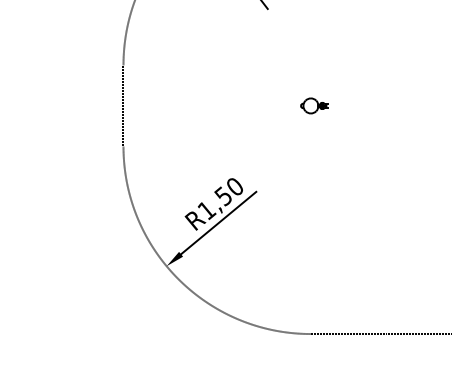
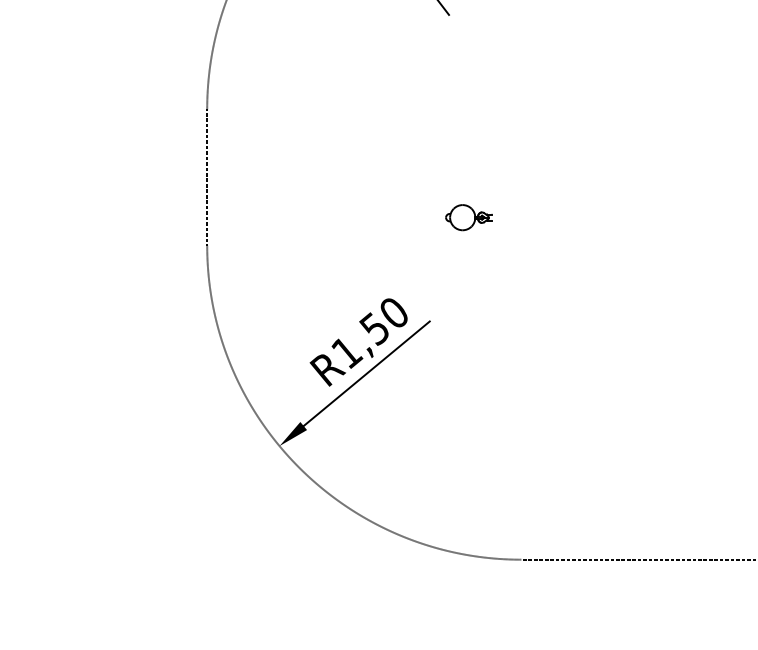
part: (314, 105) -> (468, 216), moved

